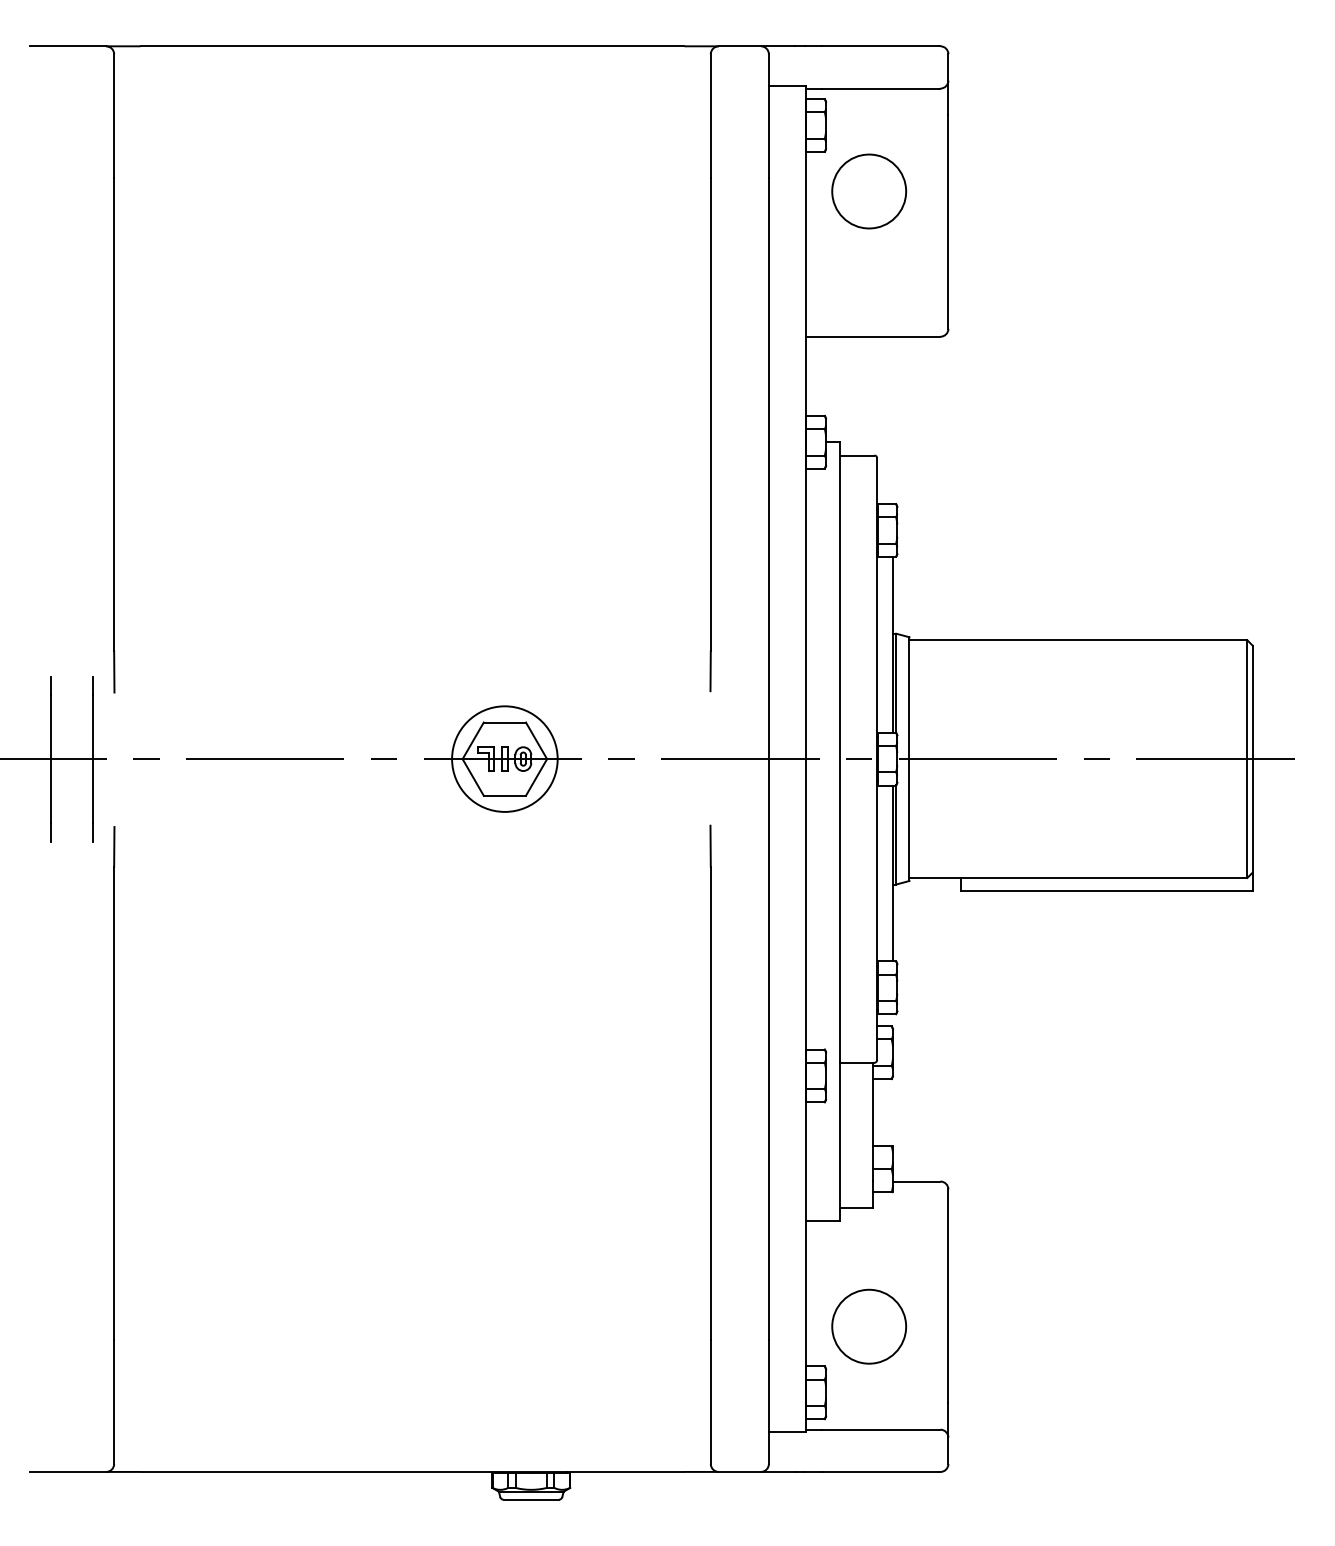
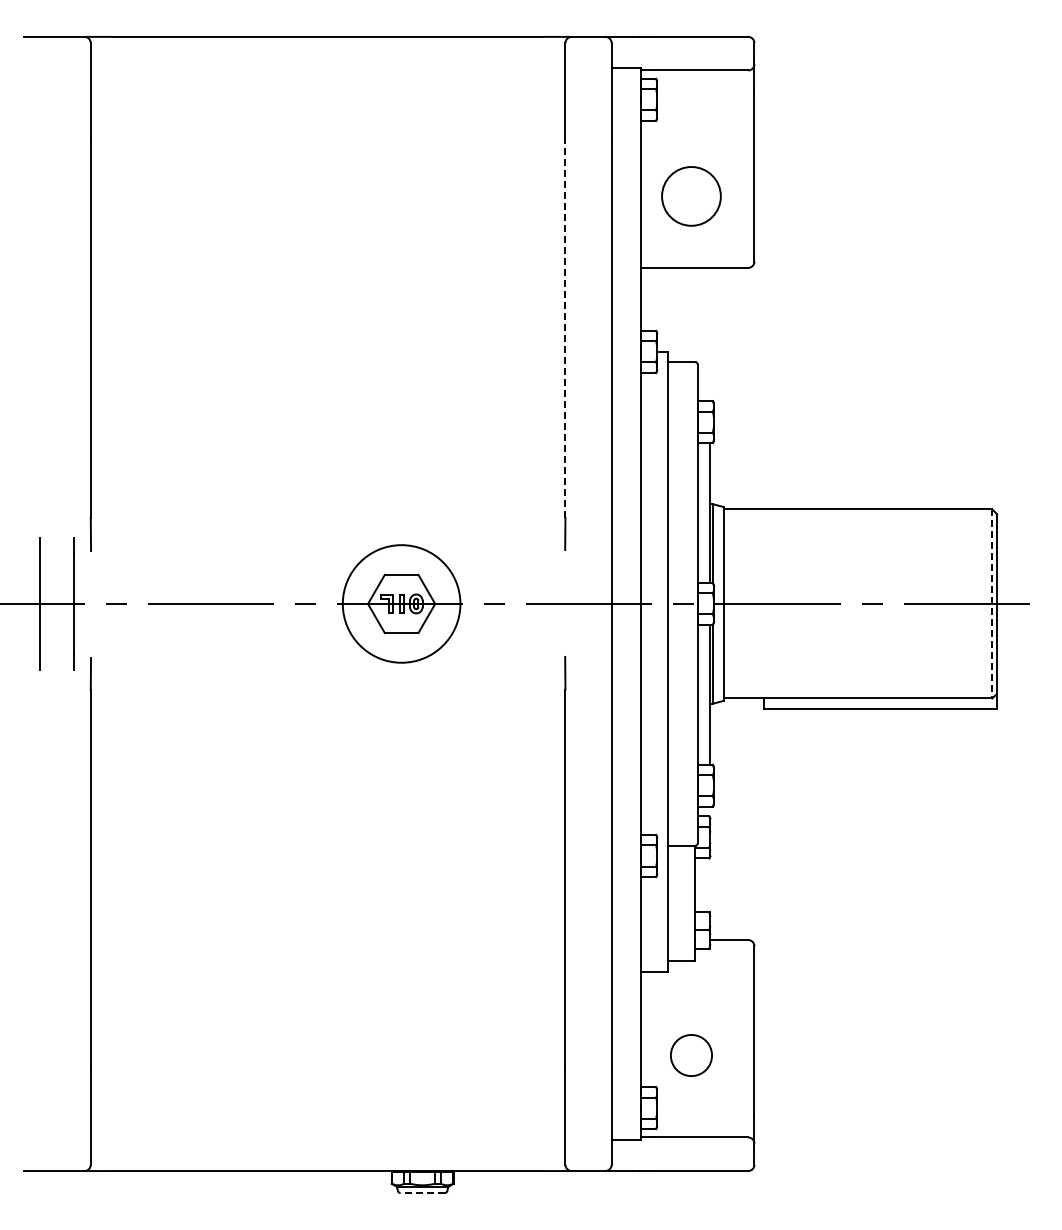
circle: (869, 191) -> (691, 196), moved
line: (710, 414) -> (565, 329), solid -> dashed
circle: (504, 758) -> (401, 603), size x1.4
line: (1247, 758) -> (992, 603), solid -> dashed
circle: (869, 1326) -> (691, 1055), size x0.7
line: (531, 1500) -> (422, 1193), solid -> dashed

